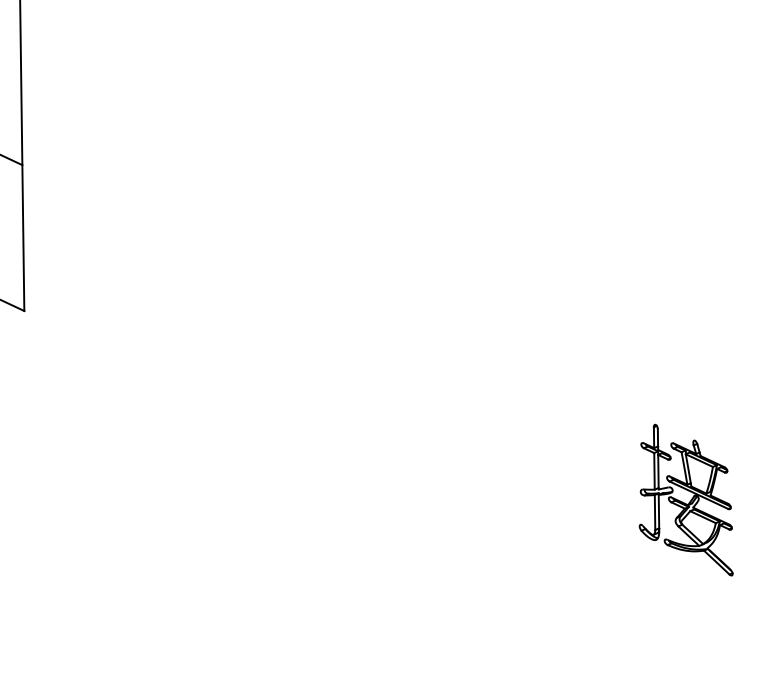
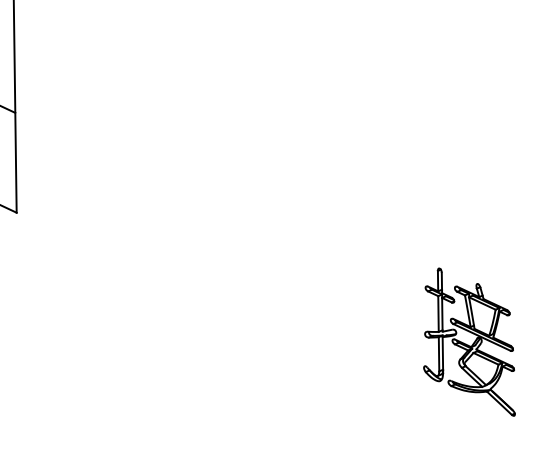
part: (686, 499) -> (469, 341), size x1.43

